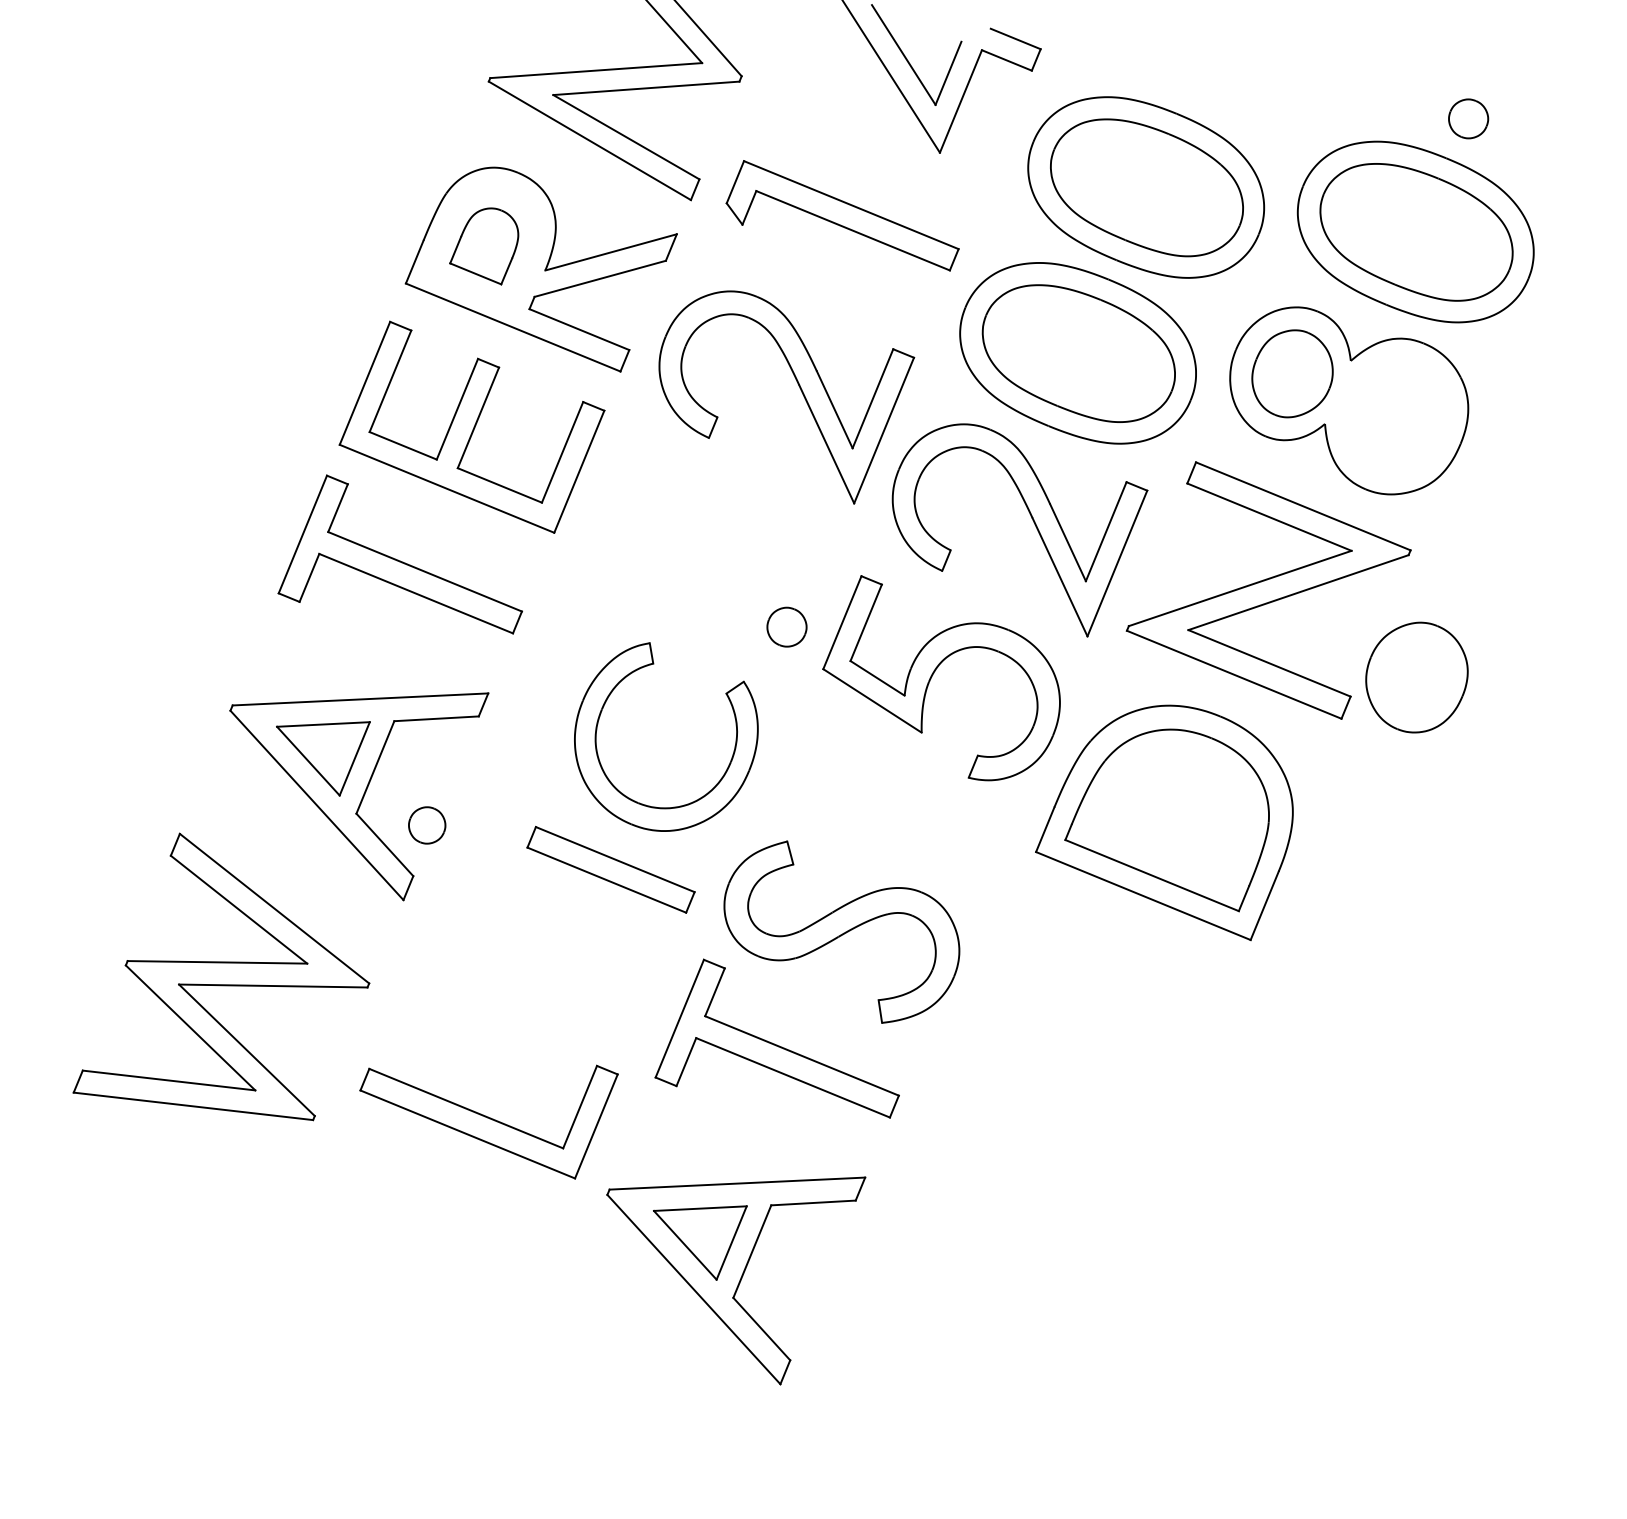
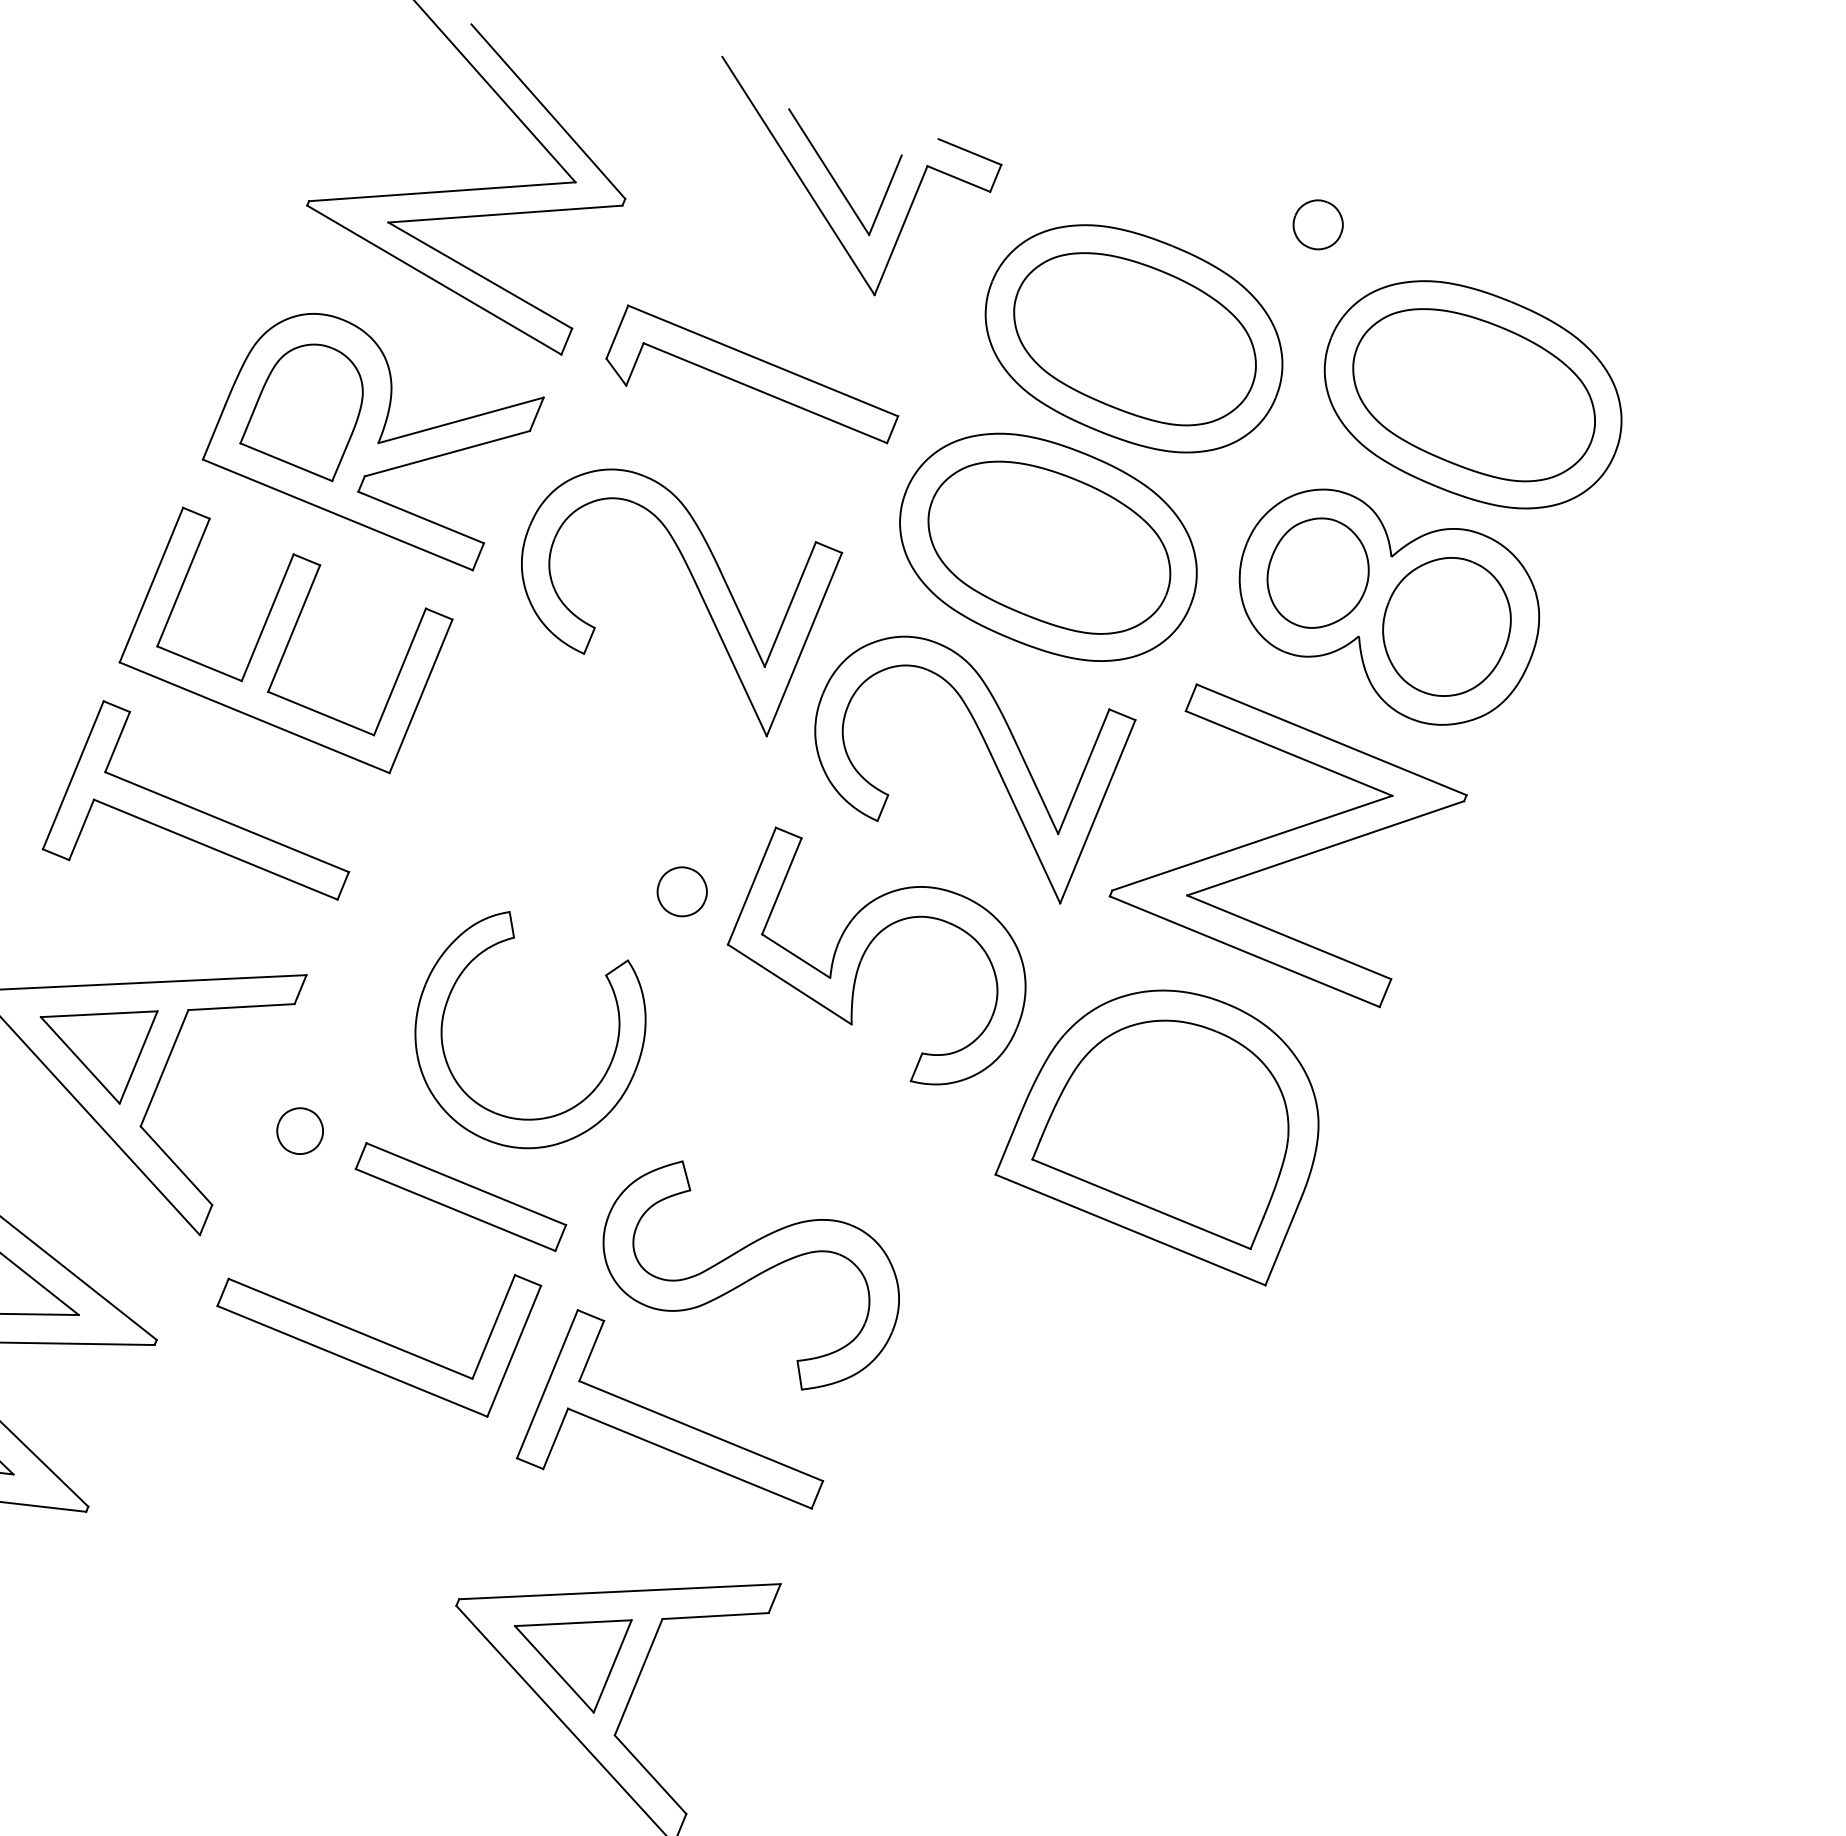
part: (1468, 118) -> (1318, 224), moved
part: (483, 246) -> (300, 413), size x1.43
part: (1416, 677) -> (1446, 626), moved
part: (427, 825) -> (300, 1131), moved
part: (488, 1121) -> (378, 1345), moved

